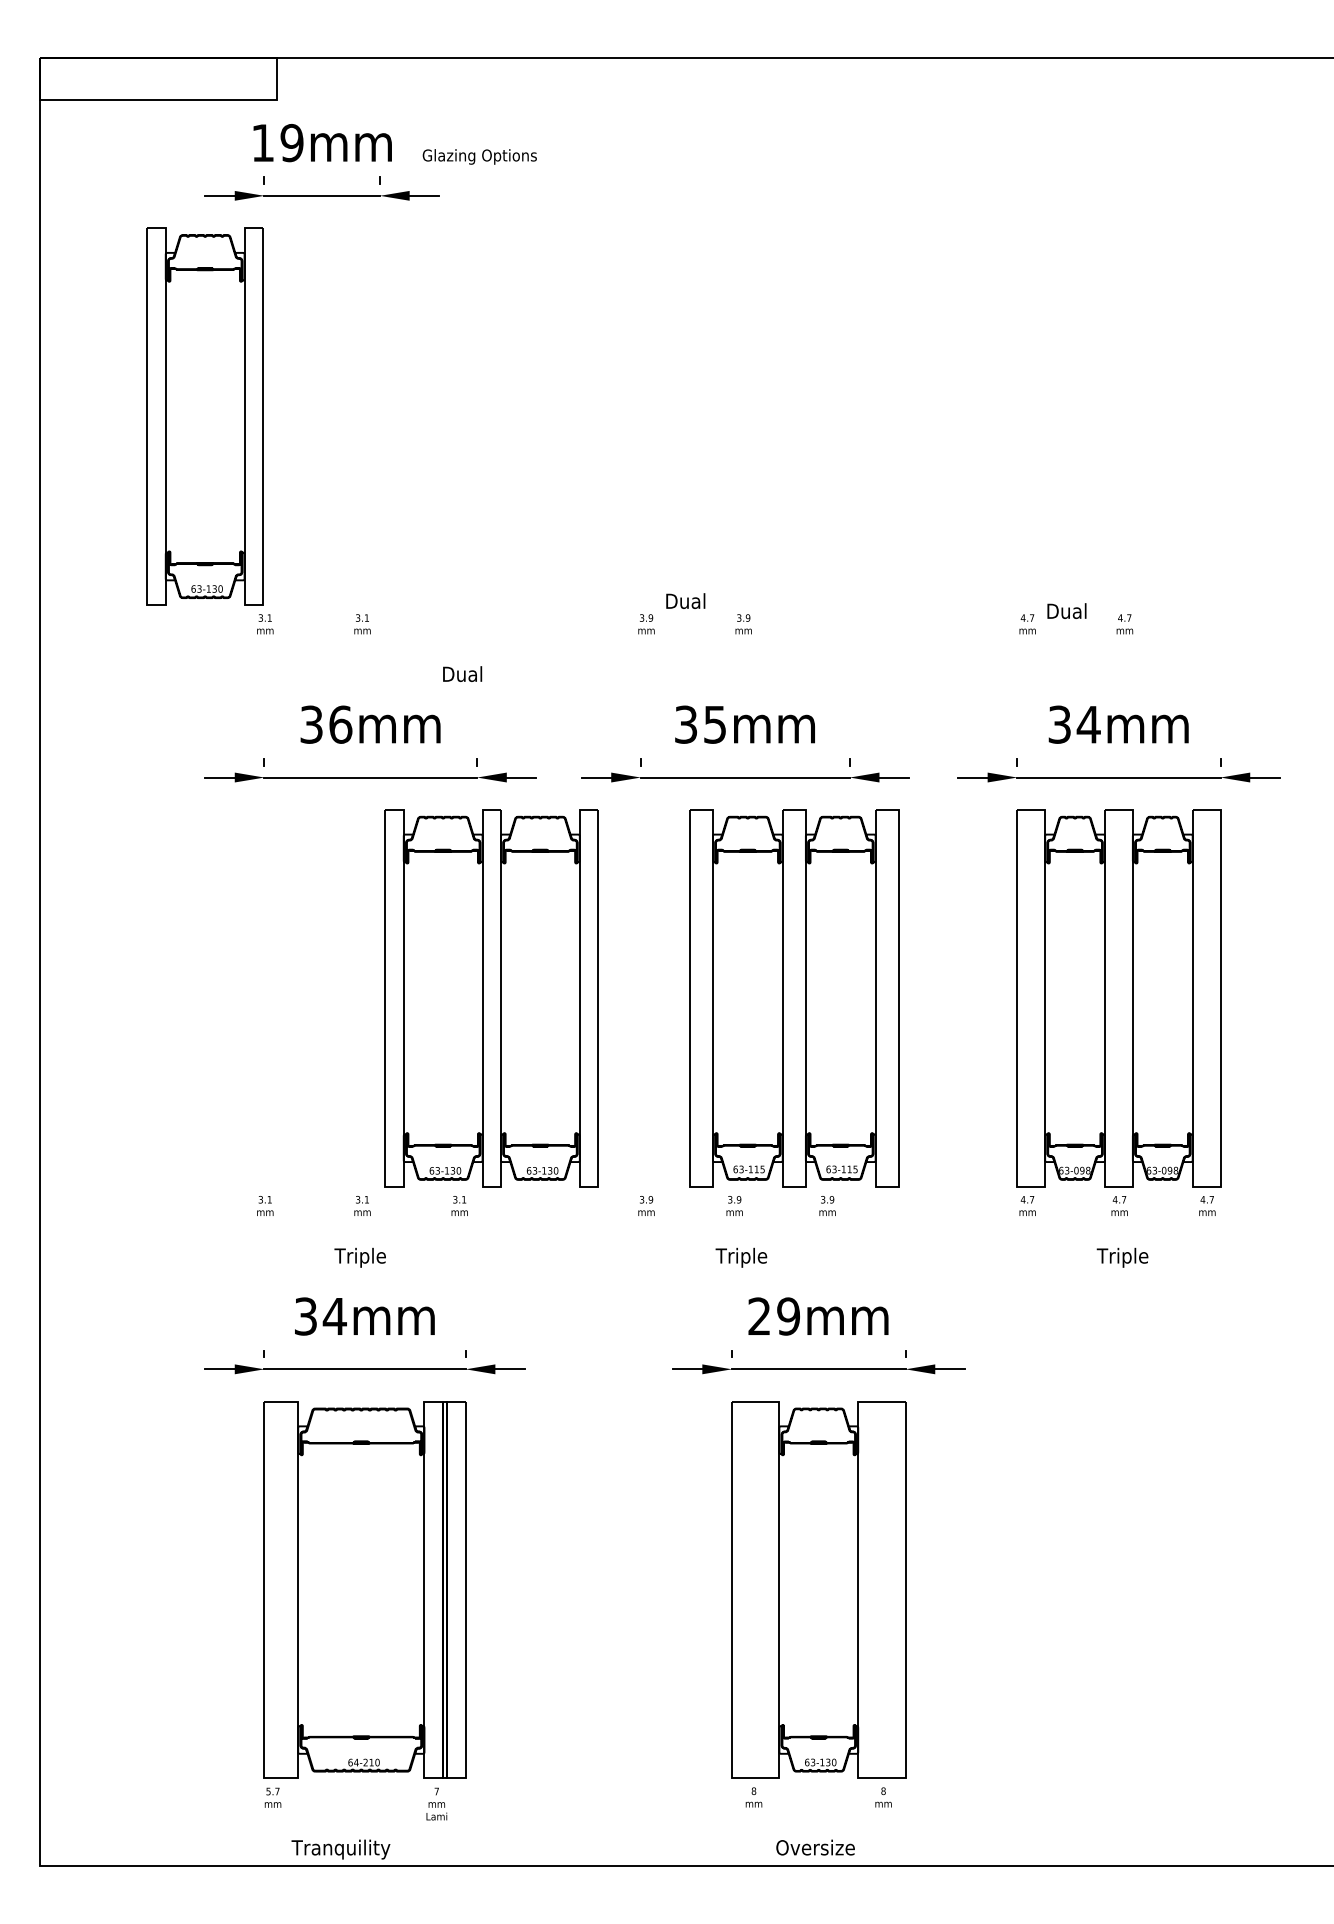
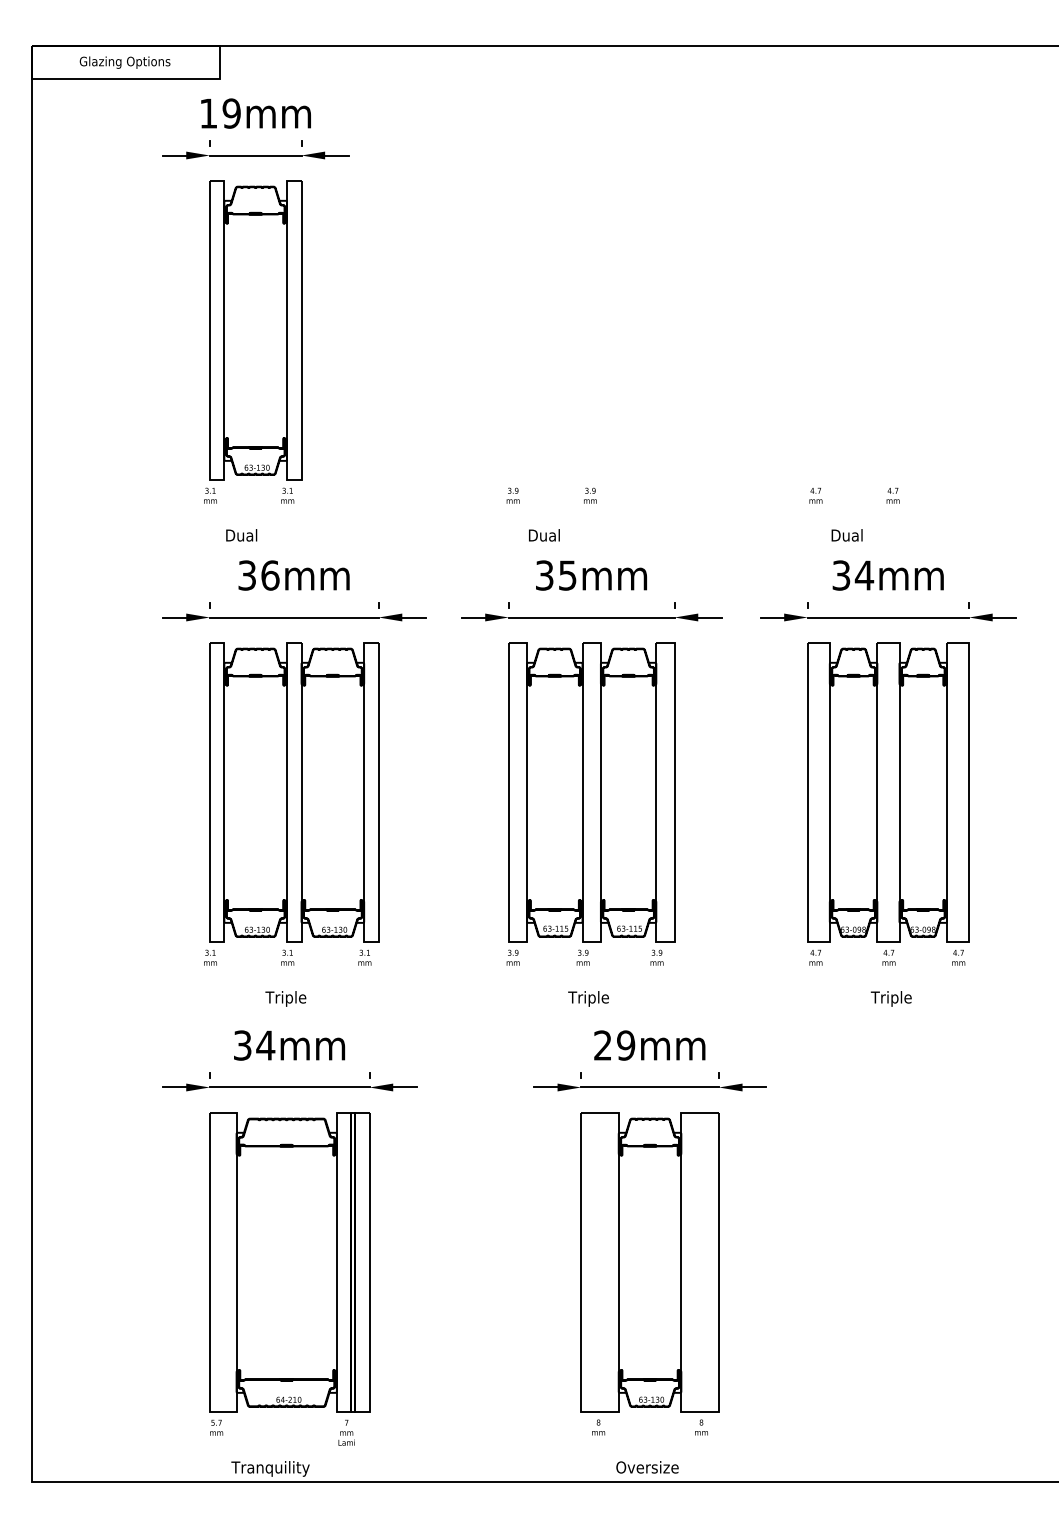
text: (479, 156) -> (124, 62), moved
part: (204, 416) -> (255, 330), moved
text: (685, 600) -> (544, 534), moved
text: (1066, 610) -> (846, 534), moved
text: (462, 673) -> (241, 534), moved
part: (491, 998) -> (294, 792), moved
part: (794, 998) -> (591, 792), moved

